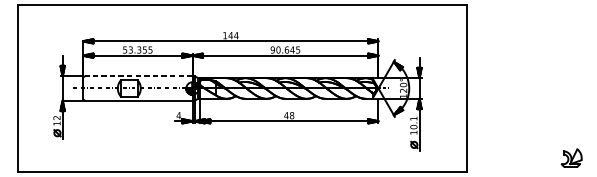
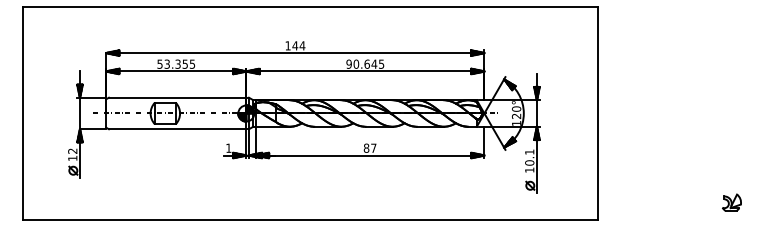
line: (138, 76) -> (177, 97), dashed -> solid
text: (178, 115) -> (228, 147), 4 -> 1
text: (288, 115) -> (369, 147), 48 -> 87
part: (571, 158) -> (731, 202), size x0.71

